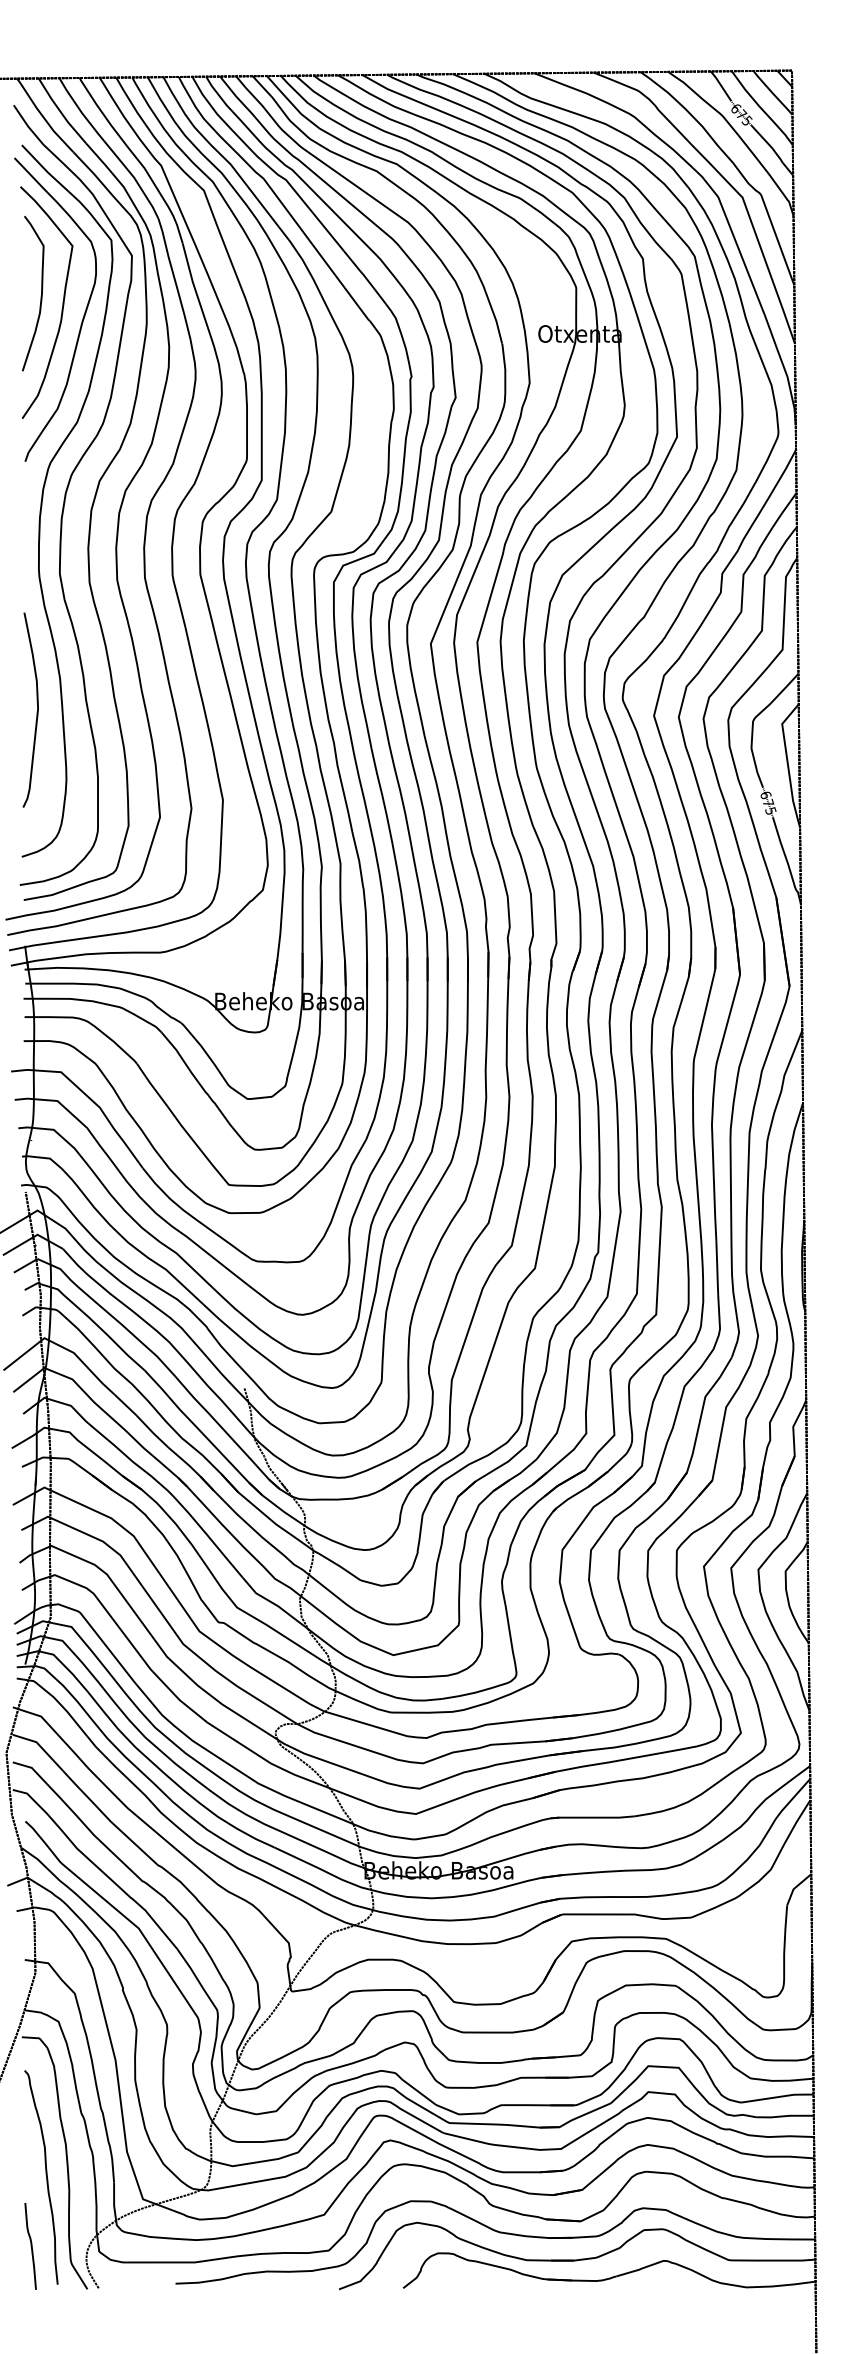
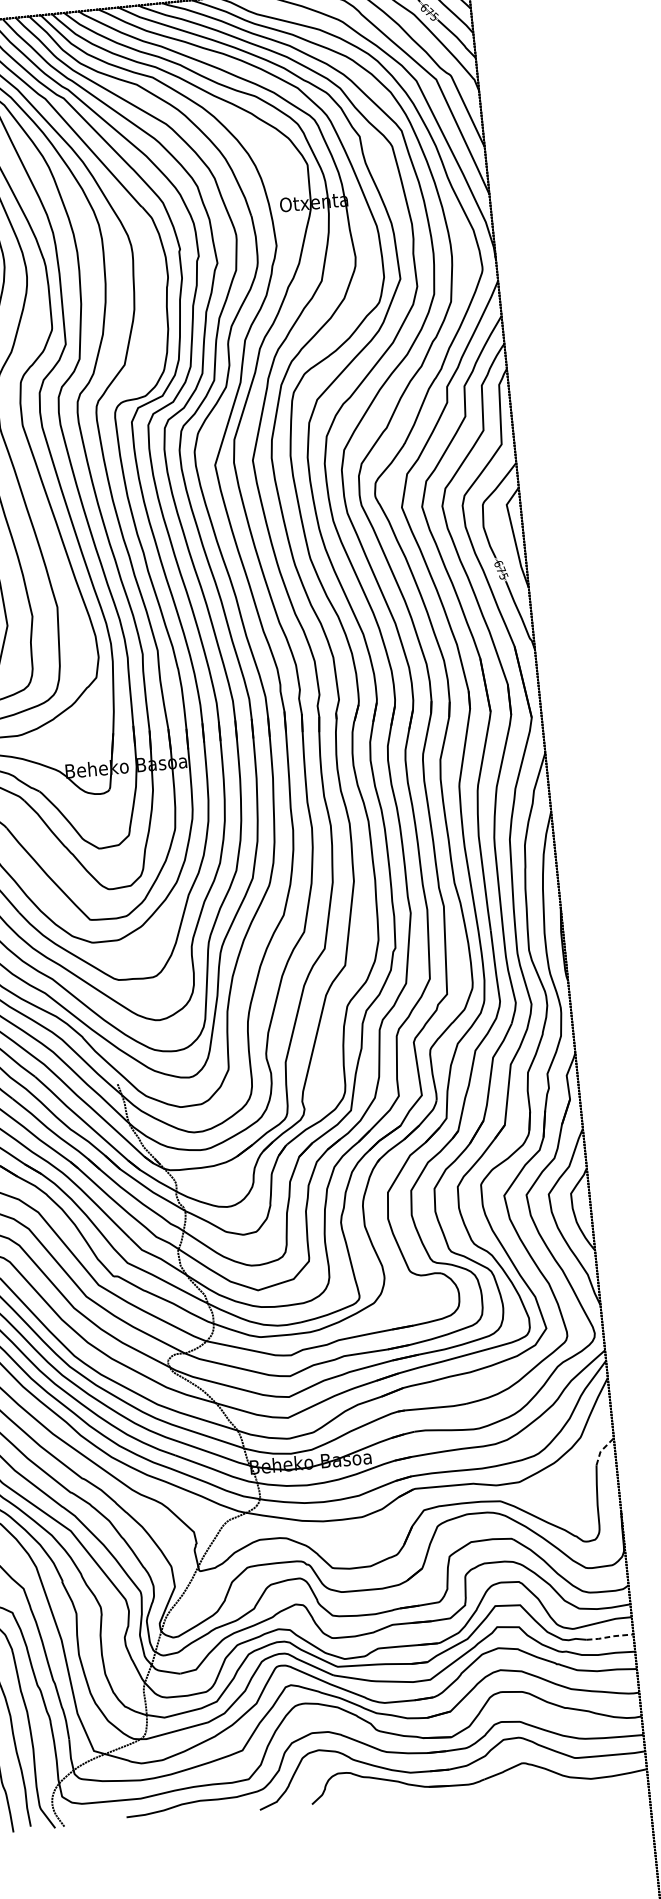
line: (794, 1888) -> (601, 1451), solid -> dashed
line: (784, 2116) -> (609, 1637), solid -> dashed

